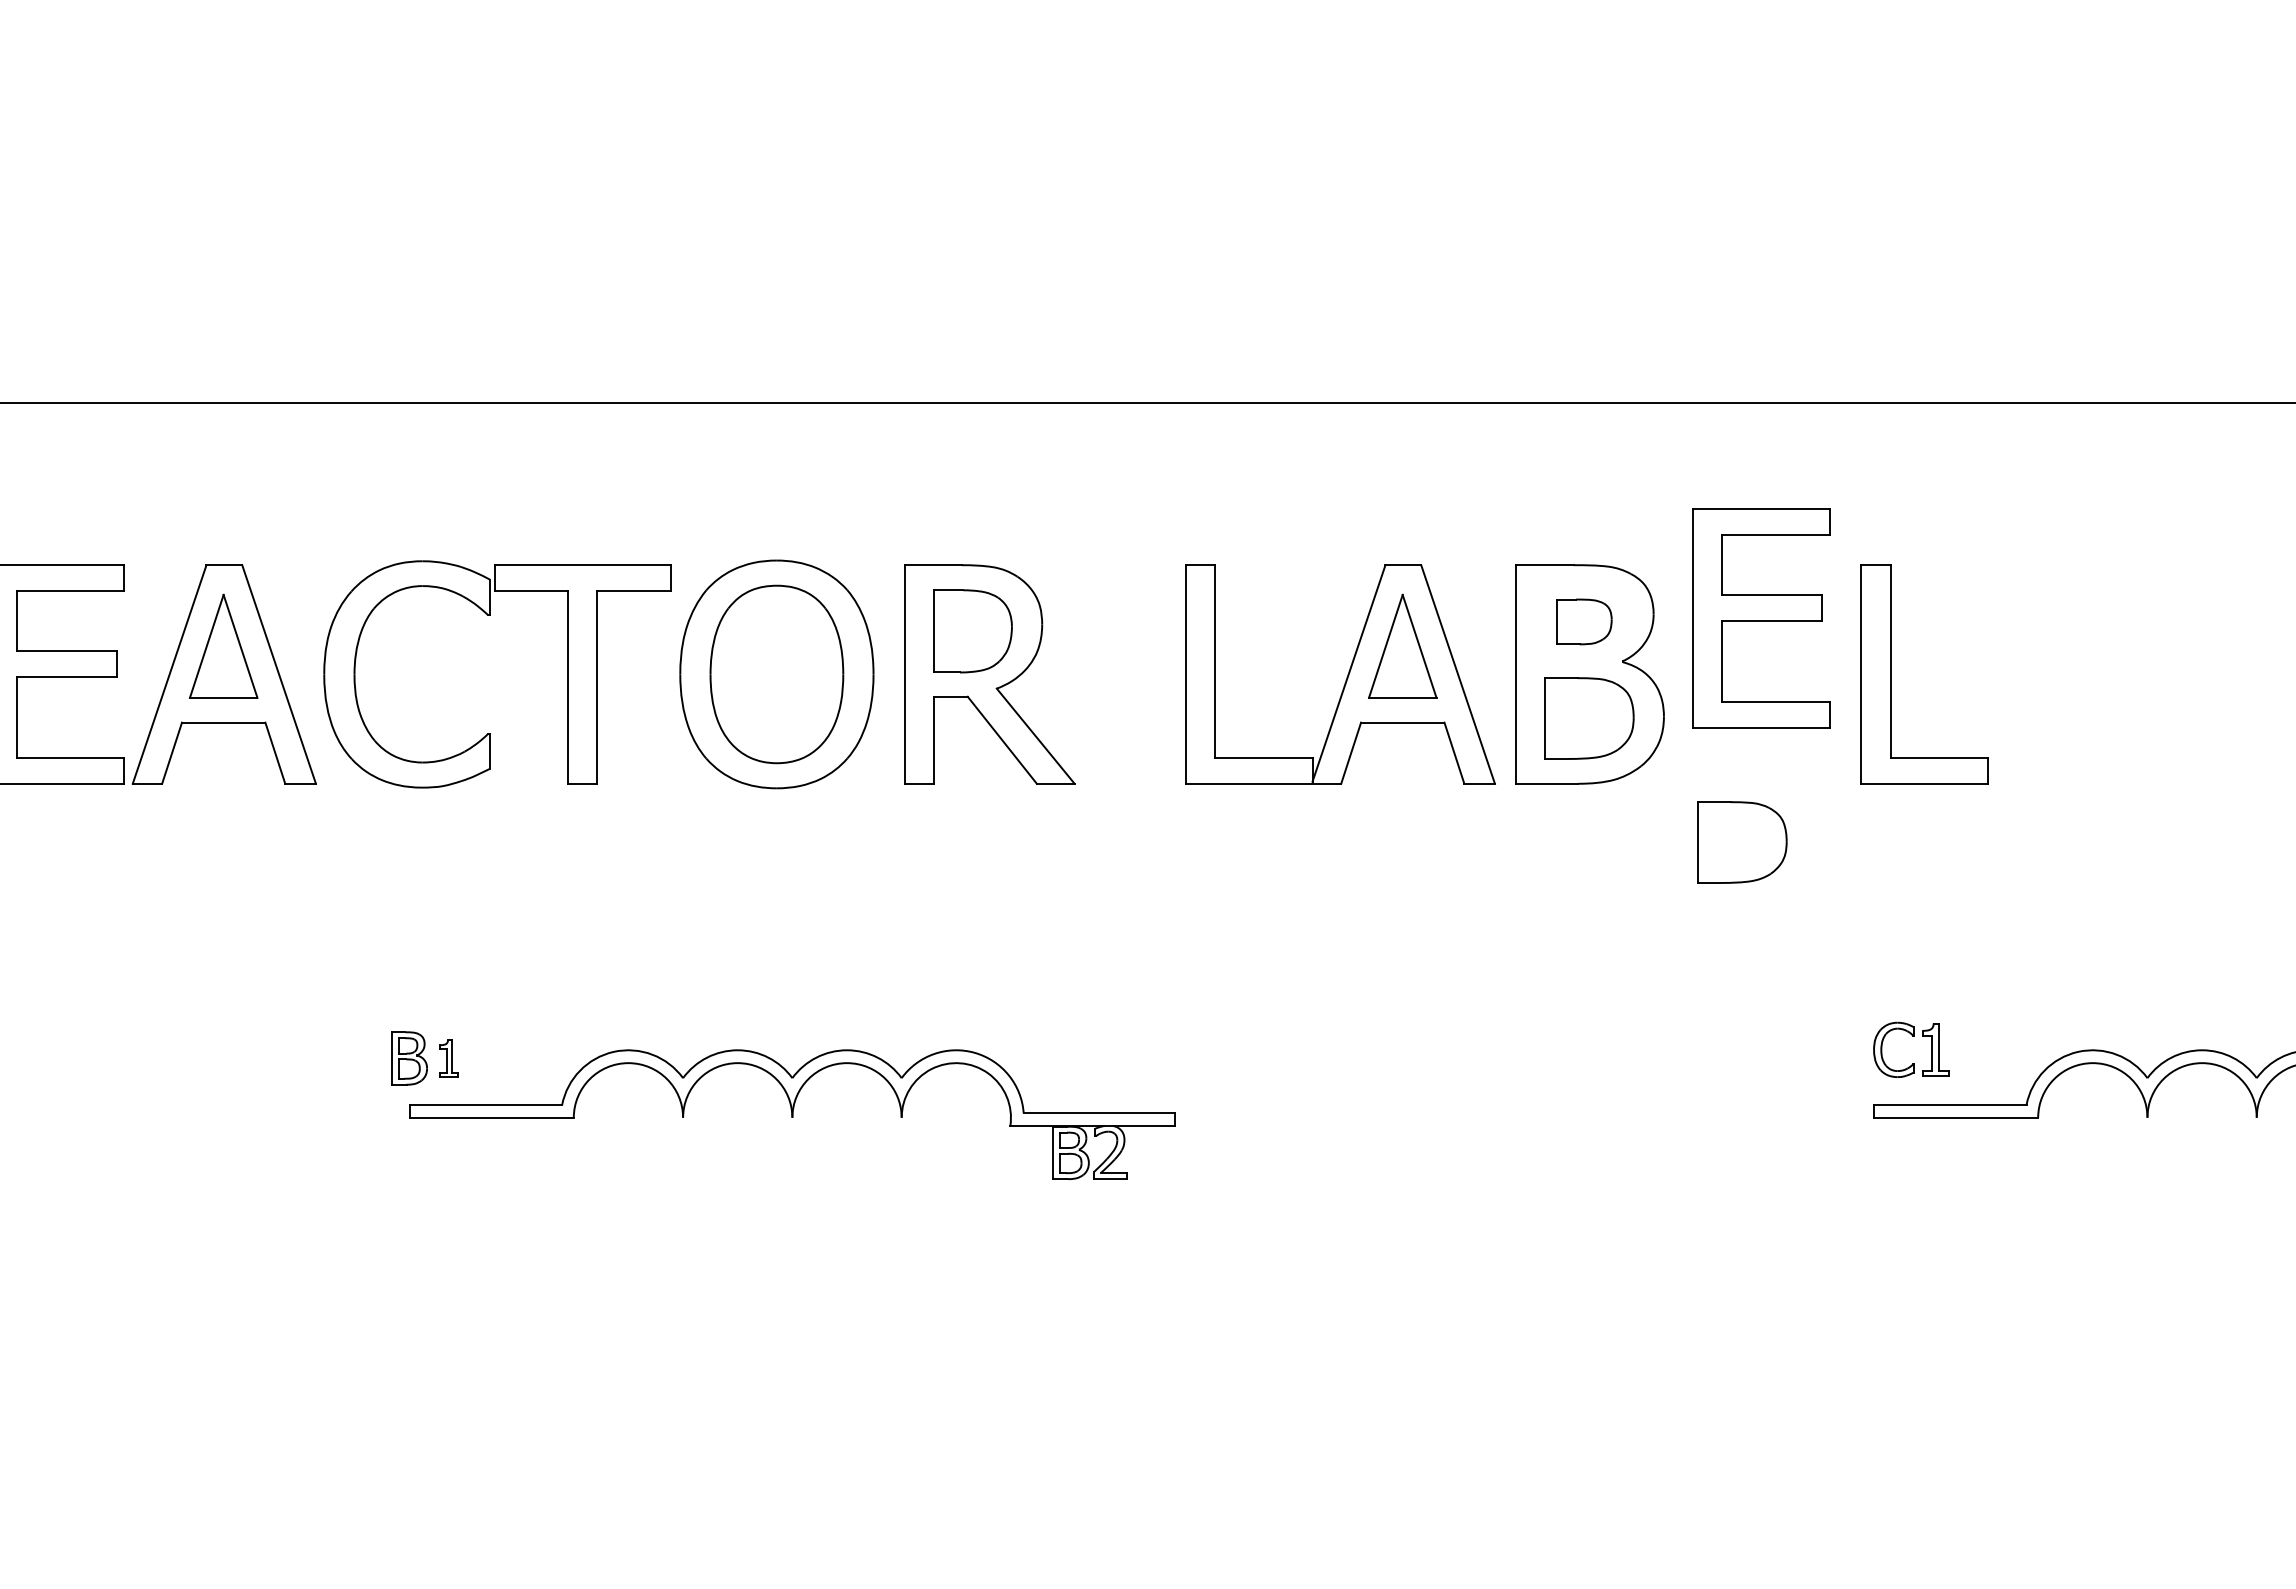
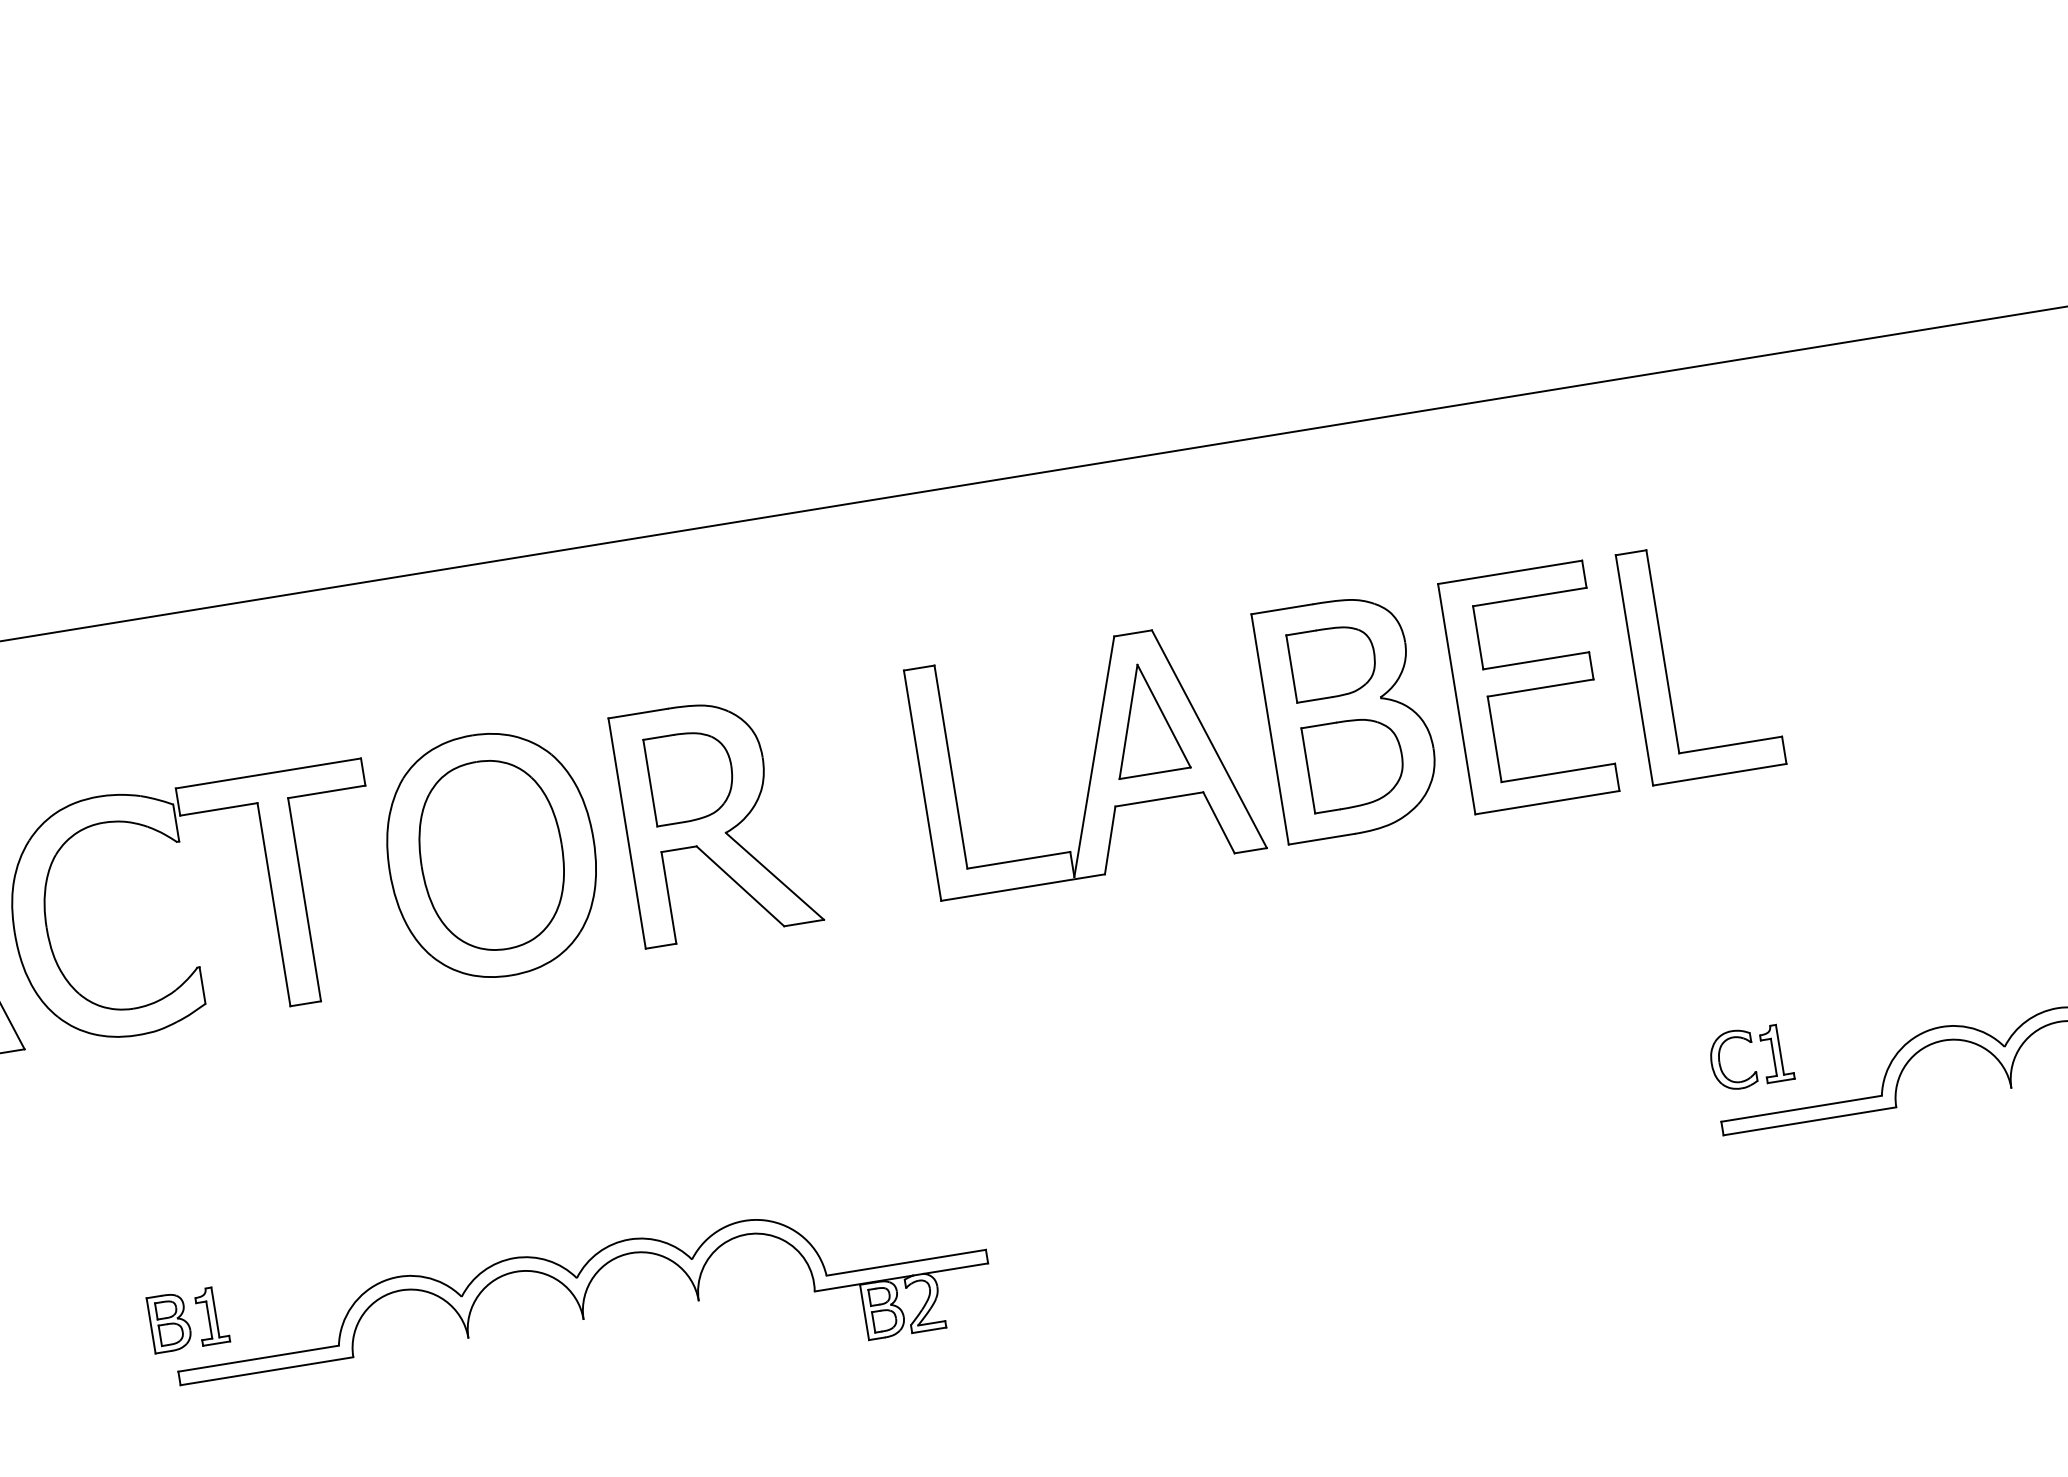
part: (1761, 618) -> (1529, 687), moved
part: (1584, 621) -> (1333, 661), size x1.43
part: (1742, 842) -> (1537, 867), removed
part: (449, 1058) -> (212, 1315), size x1.43

